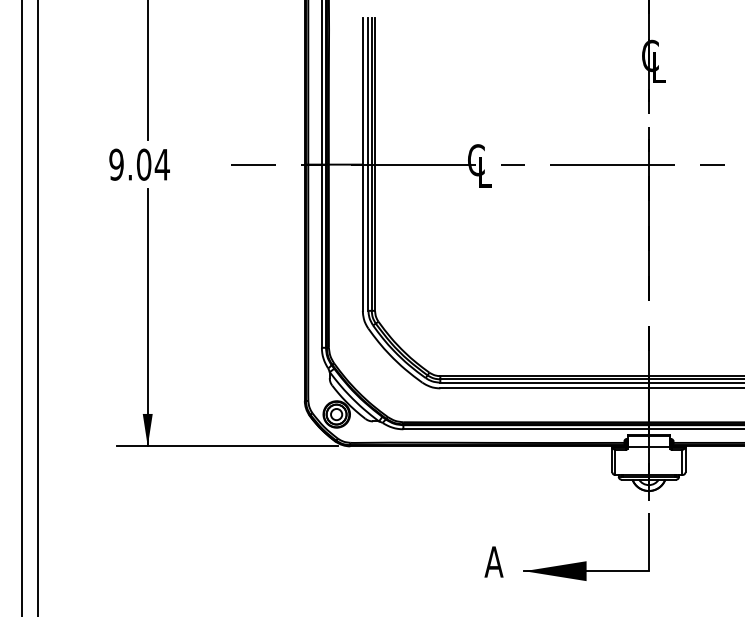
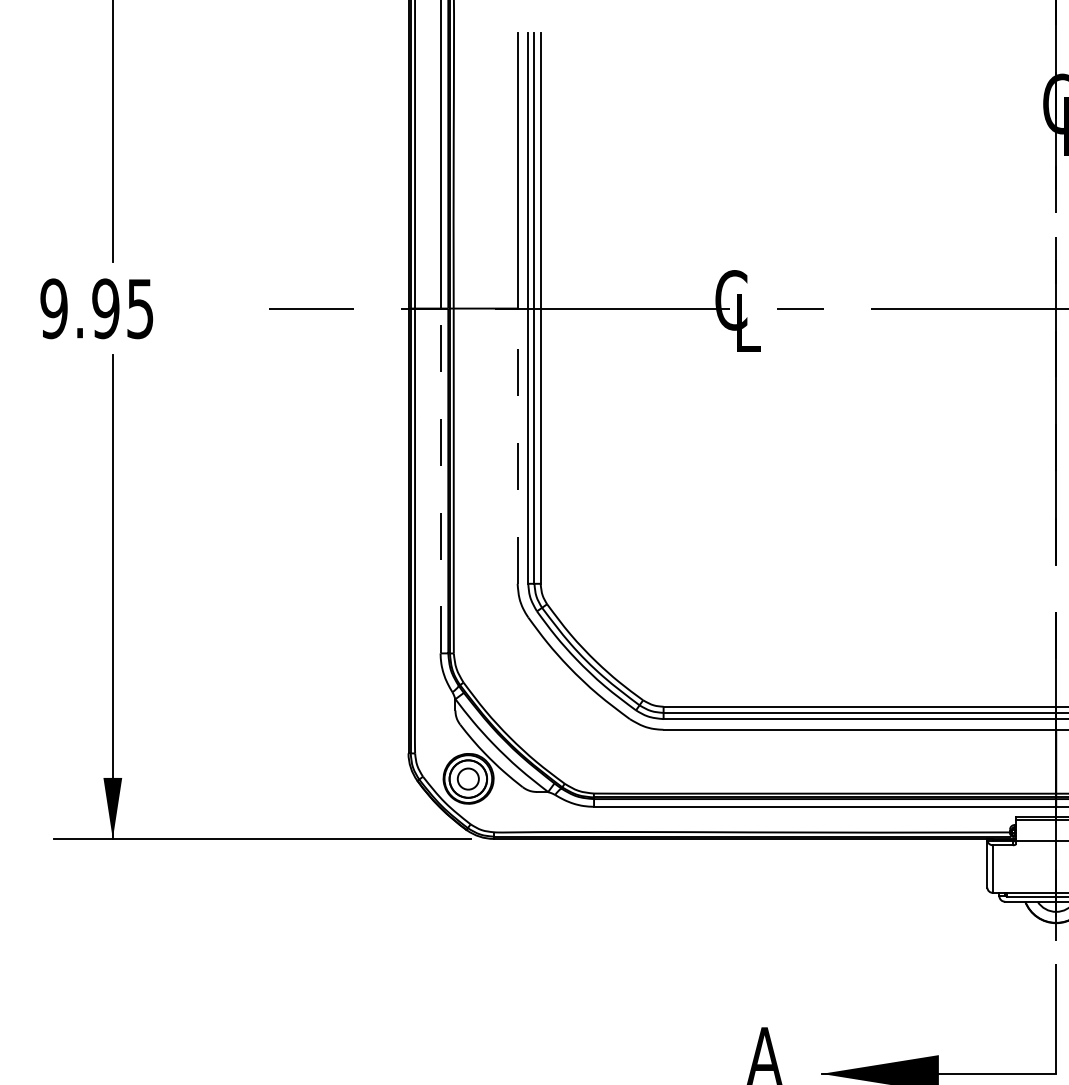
text: (152, 164) -> (121, 308), 9.04 -> 9.95
line: (362, 237) -> (517, 445), solid -> dashed
line: (321, 256) -> (439, 481), solid -> dashed

